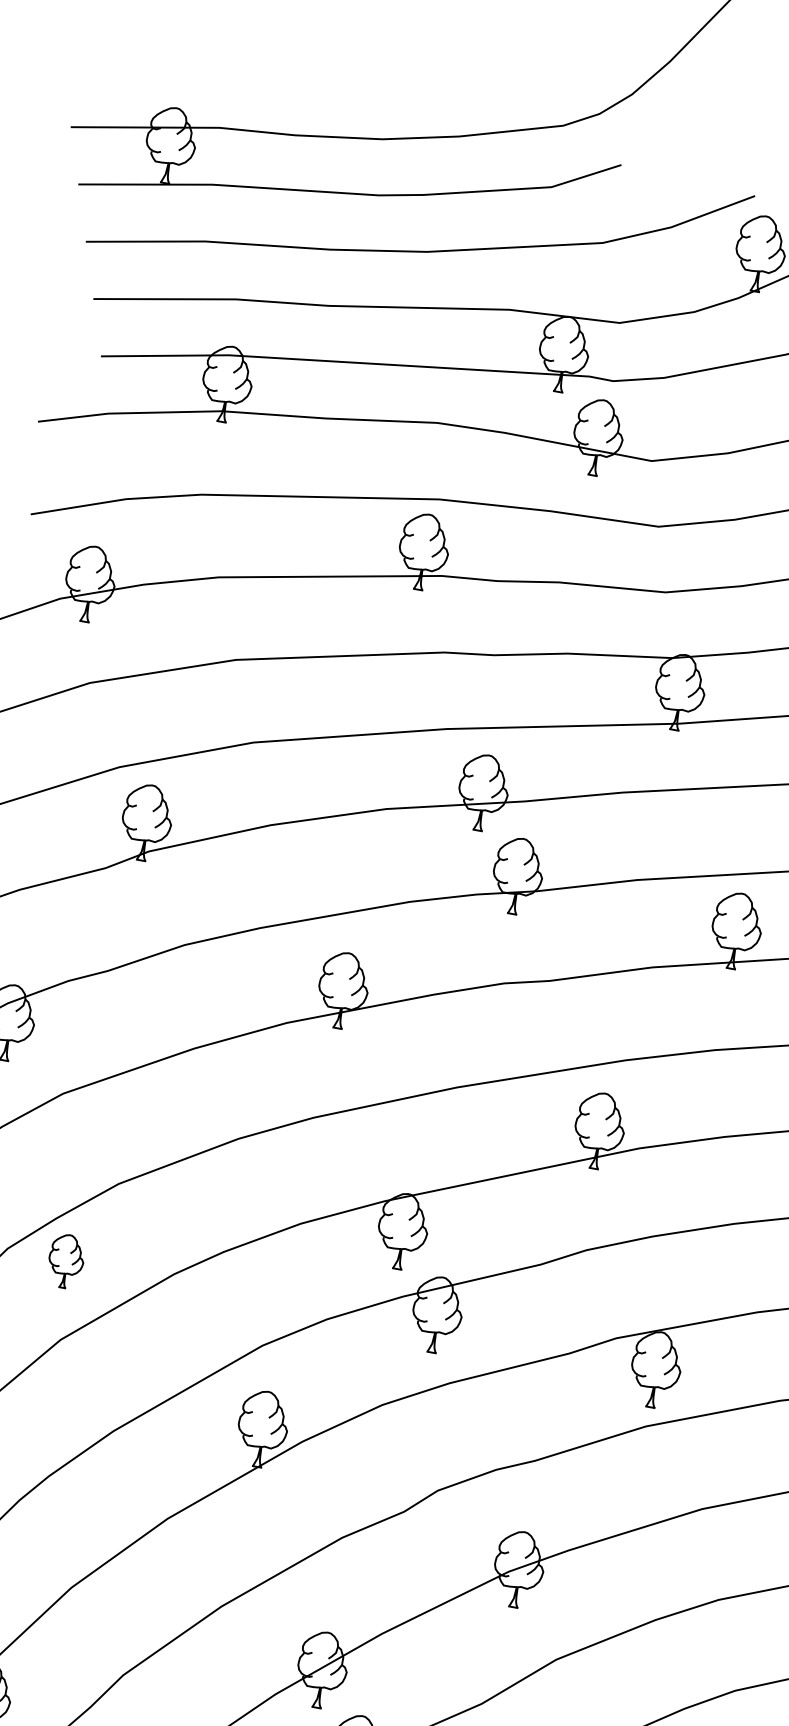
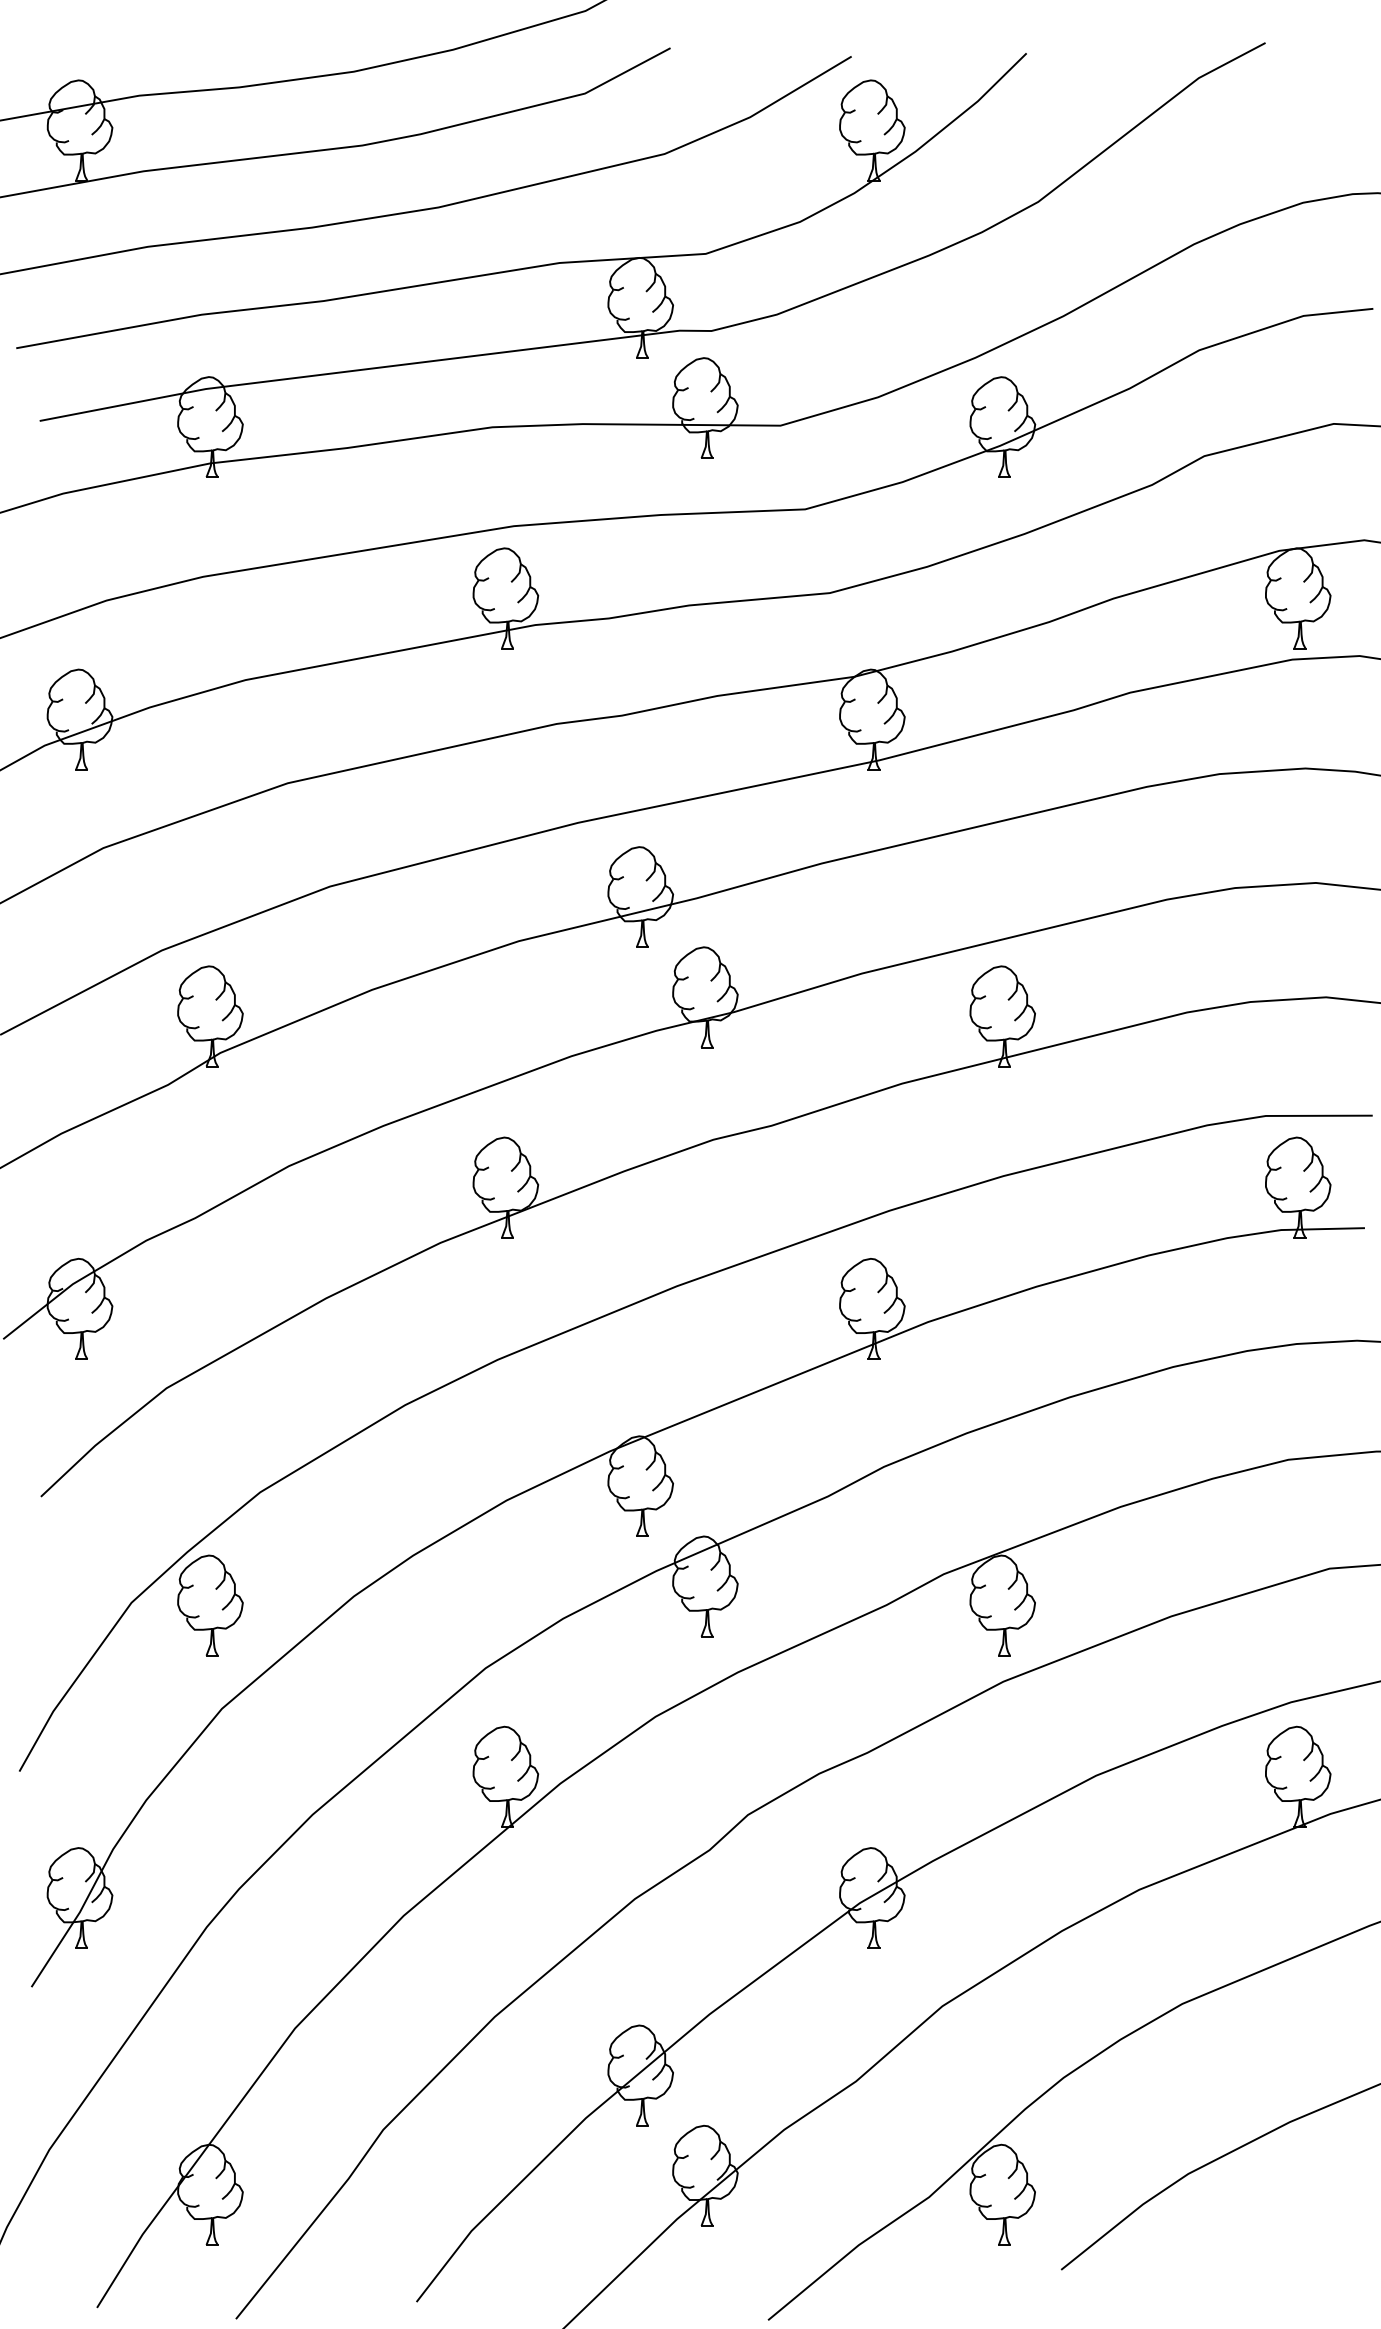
part: (66, 1261) -> (210, 1605), size x1.43

